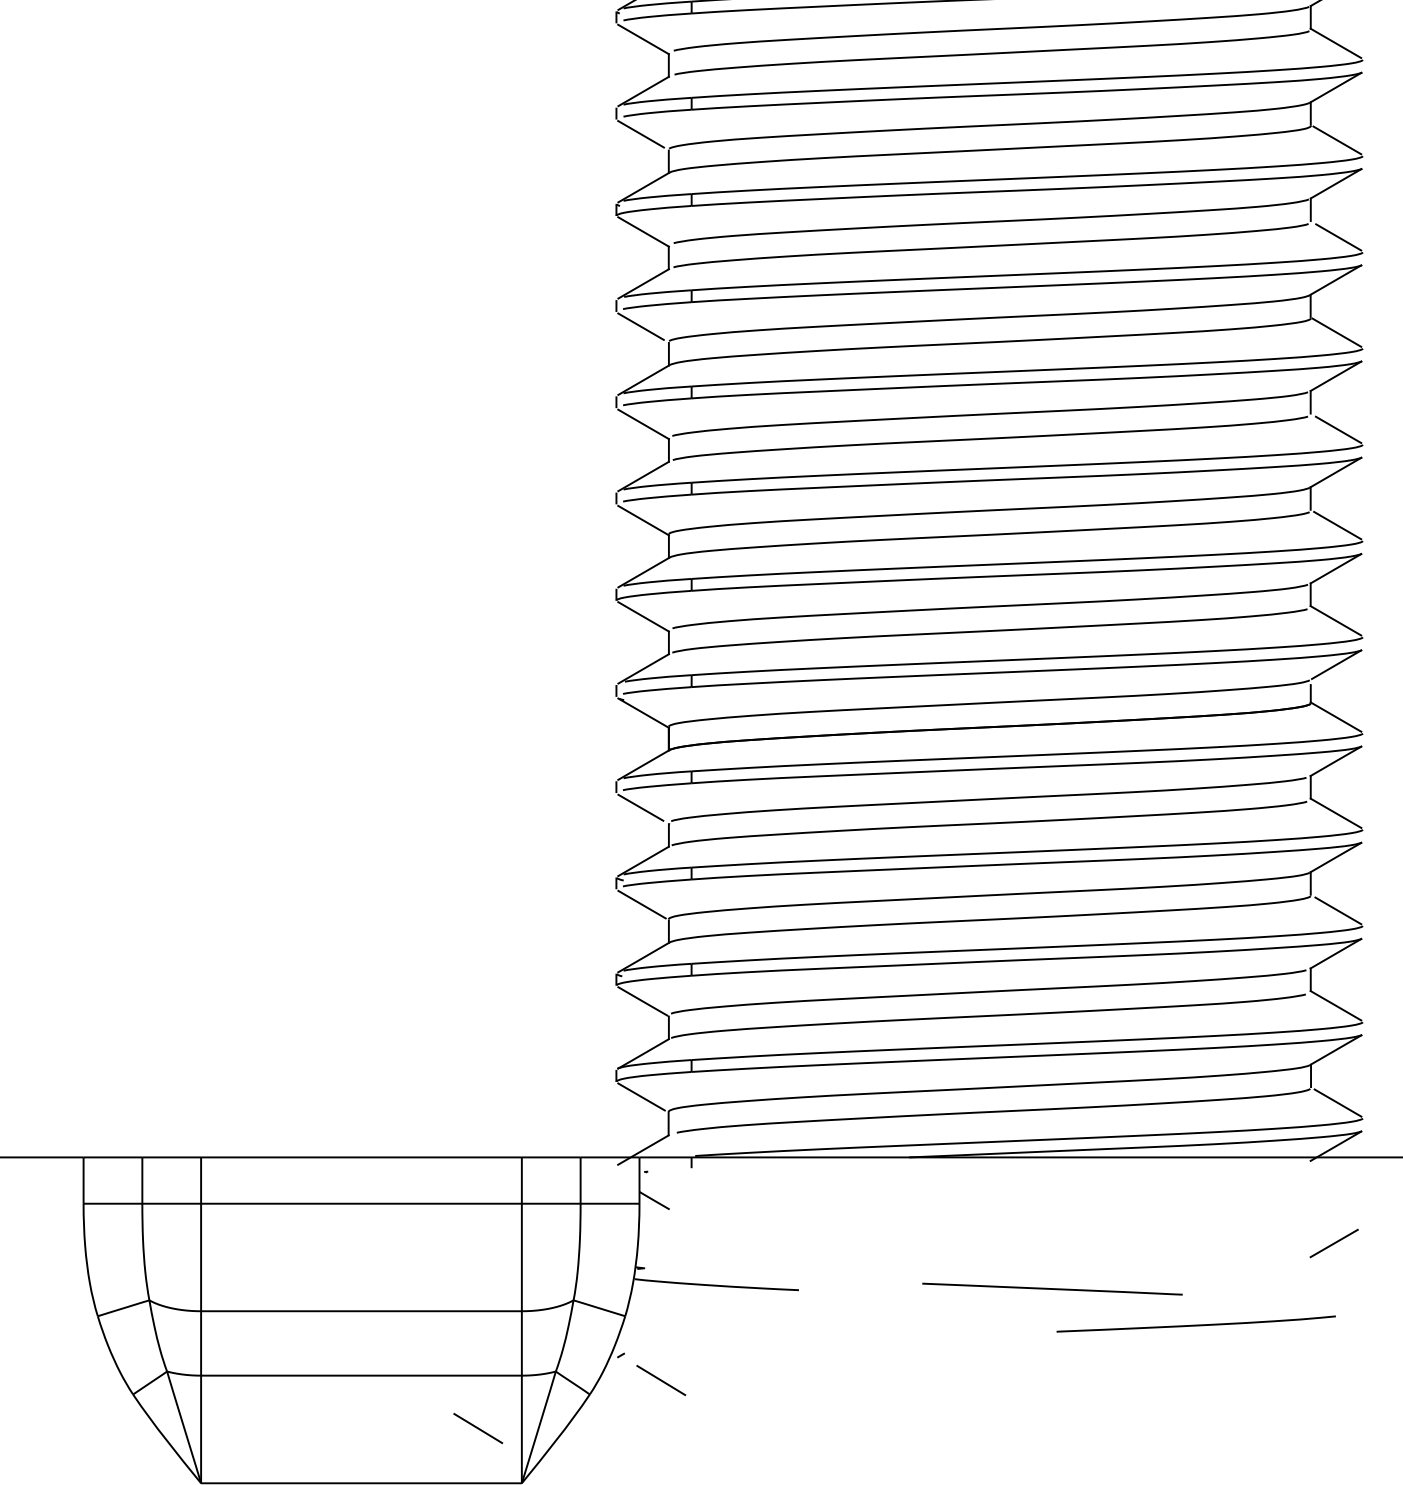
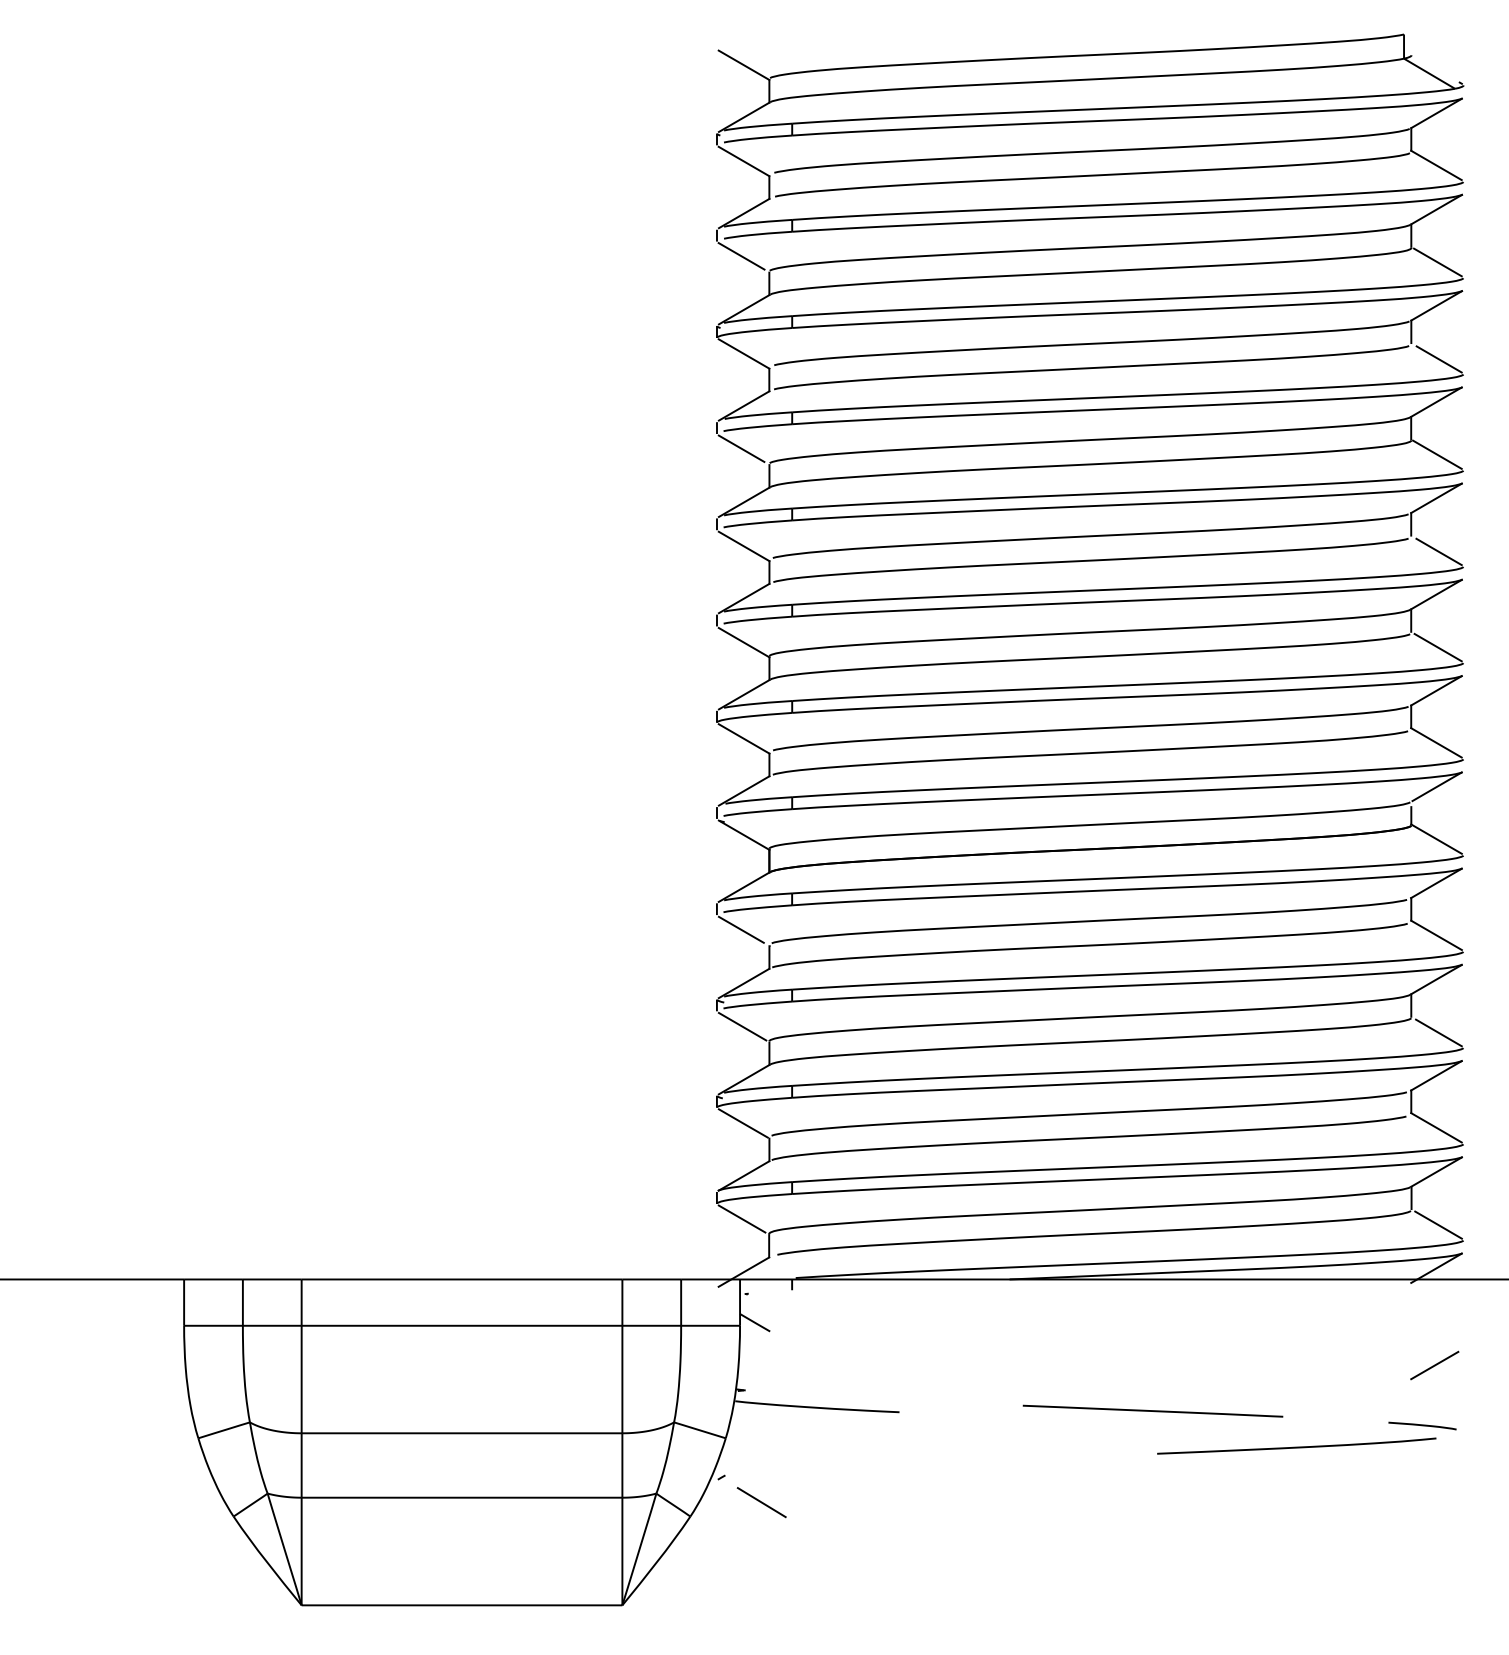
line: (1321, 1303) -> (1422, 1425), added
line: (477, 1428) -> (578, 1550), removed

